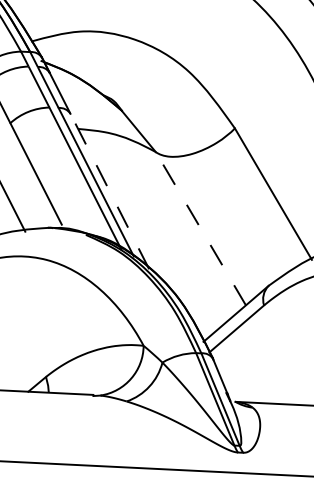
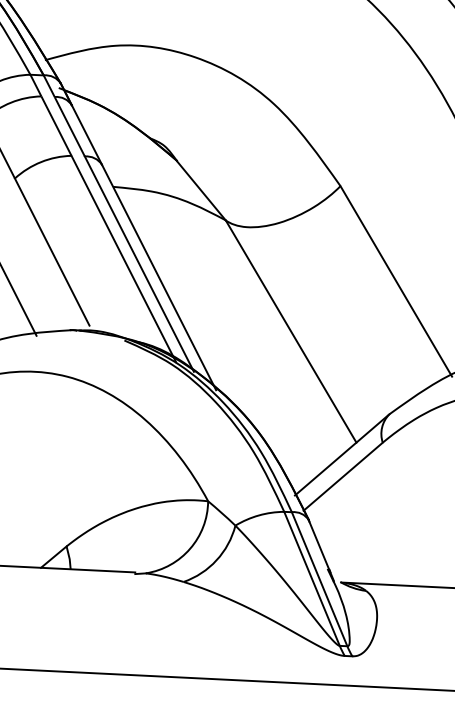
line: (109, 191) -> (158, 277), dashed -> solid
line: (200, 228) -> (290, 331), dashed -> solid

